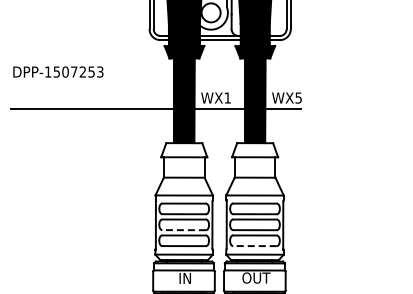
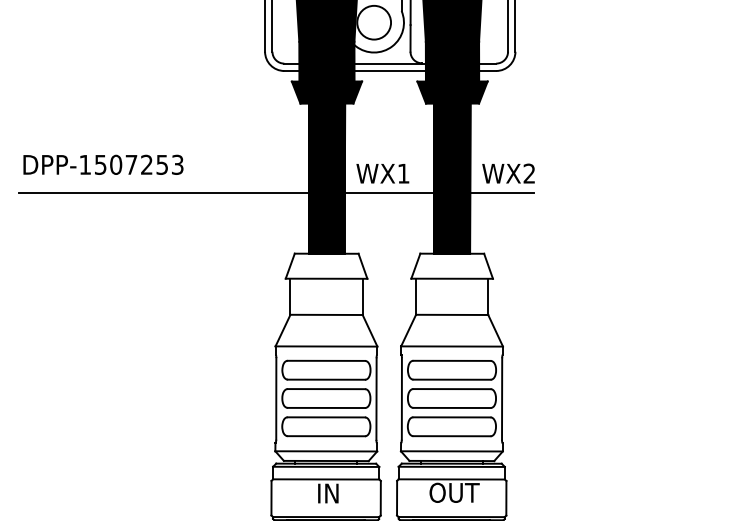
text: (58, 71) -> (103, 163), moved
text: (298, 97) -> (529, 172), WX5 -> WX2
line: (184, 230) -> (326, 408), dashed -> solid
line: (254, 246) -> (451, 436), dashed -> solid

